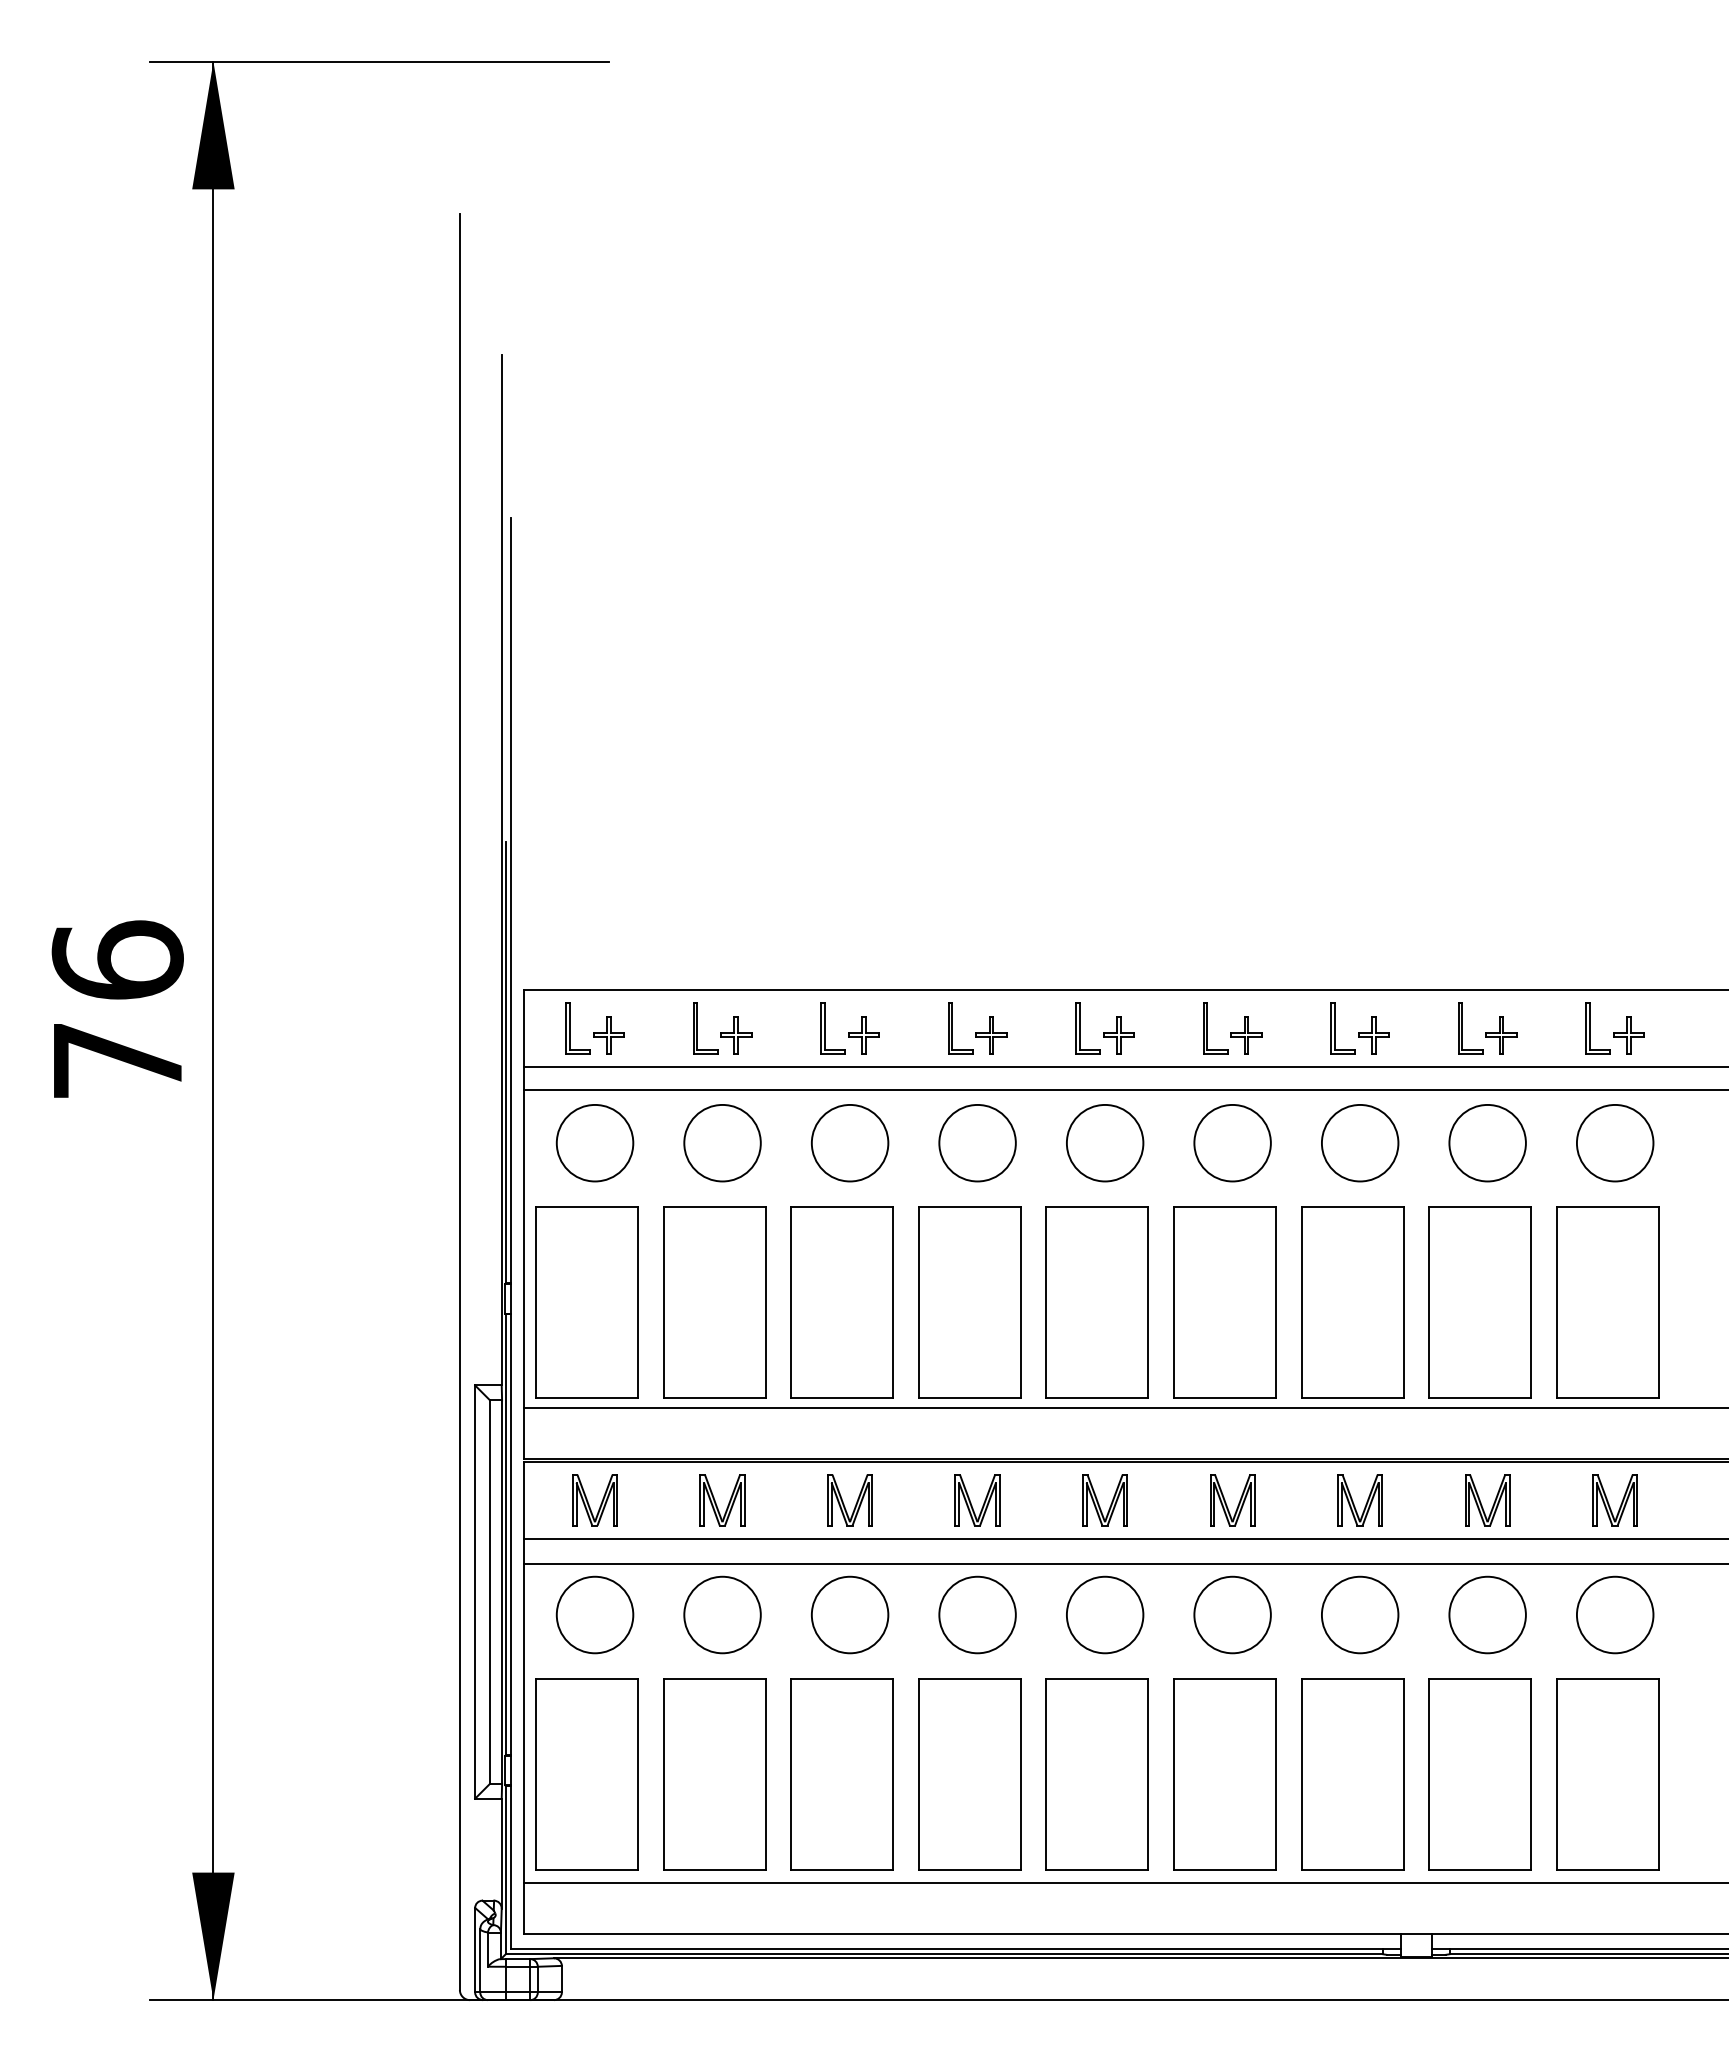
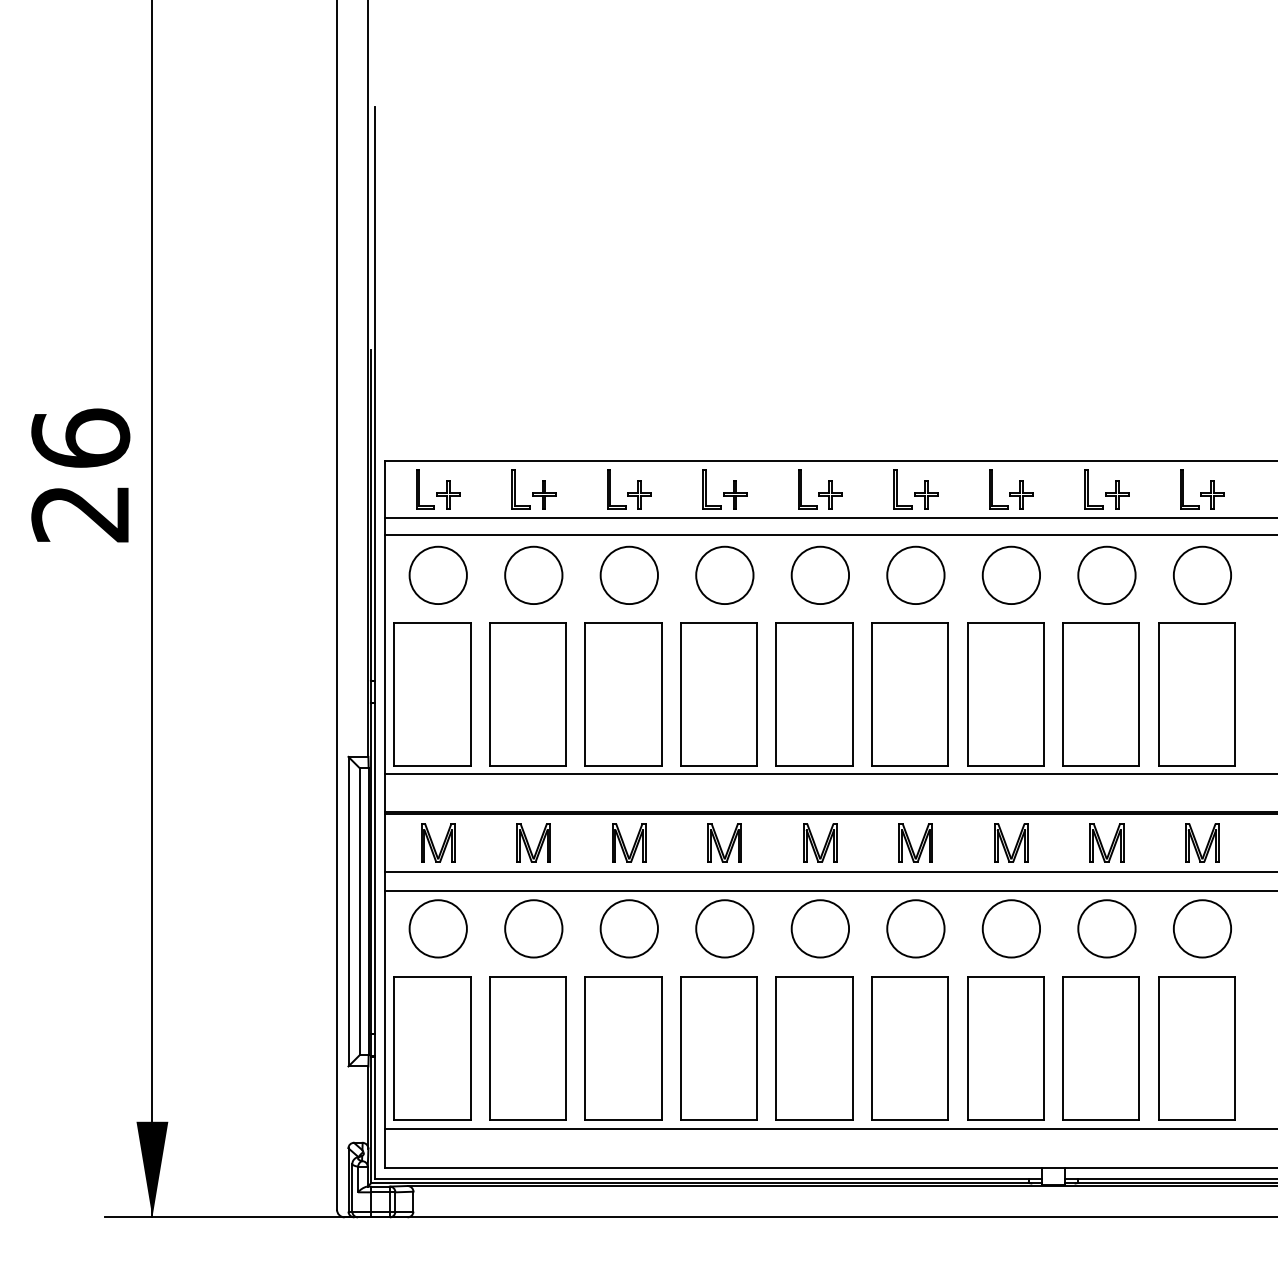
text: (116, 1061) -> (79, 514), 76 -> 26

